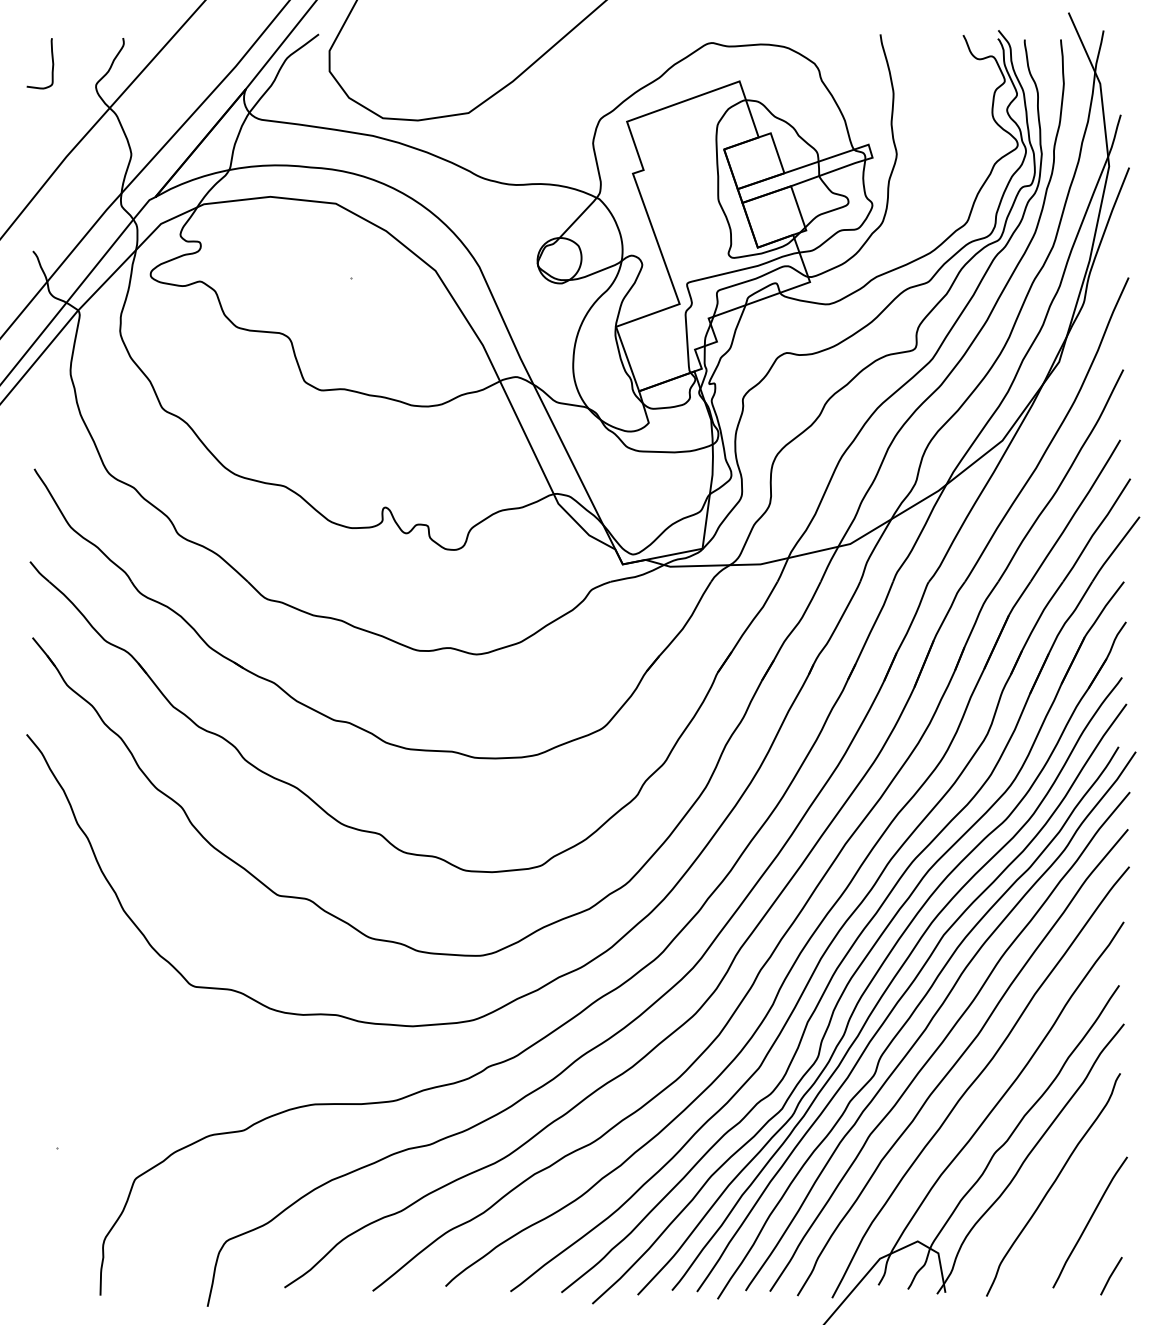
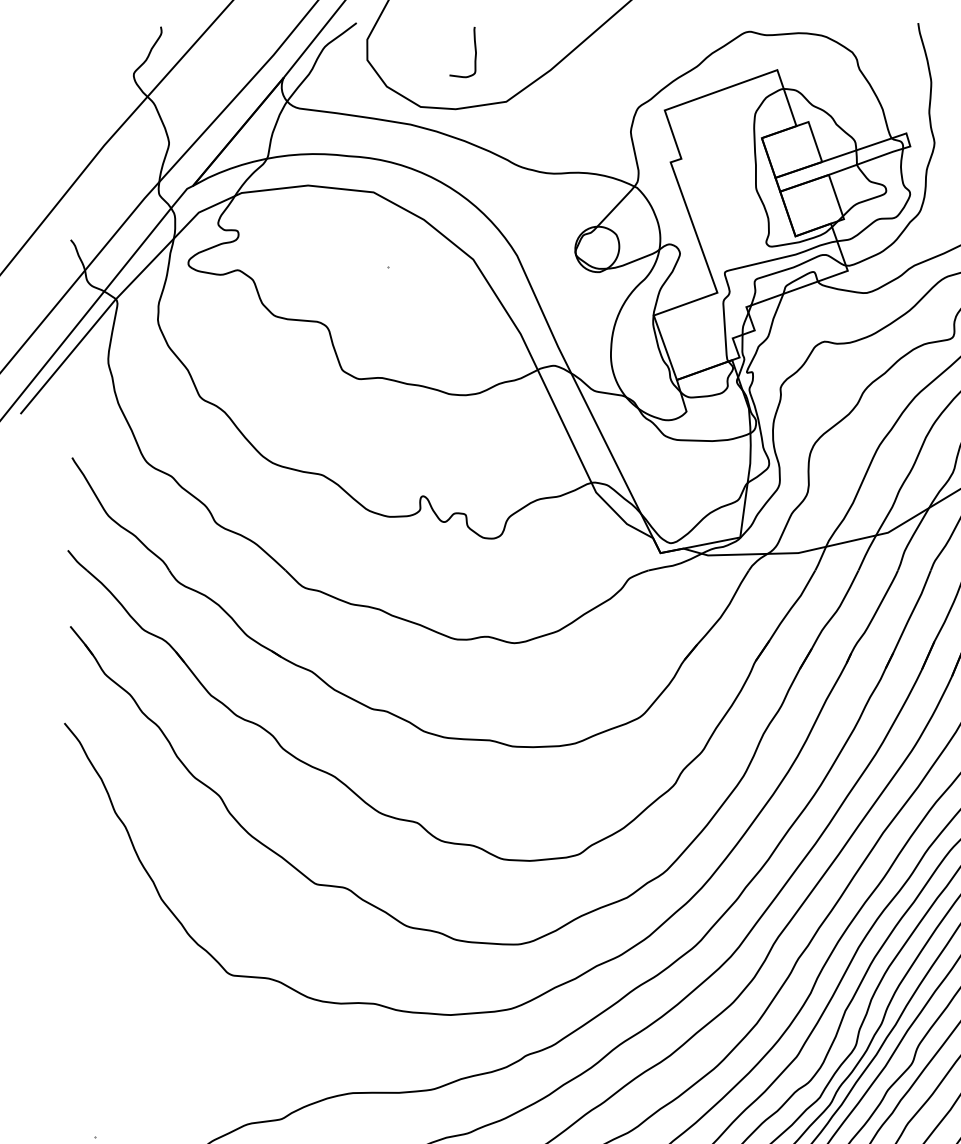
curve: (52, 63) -> (475, 52), moved

